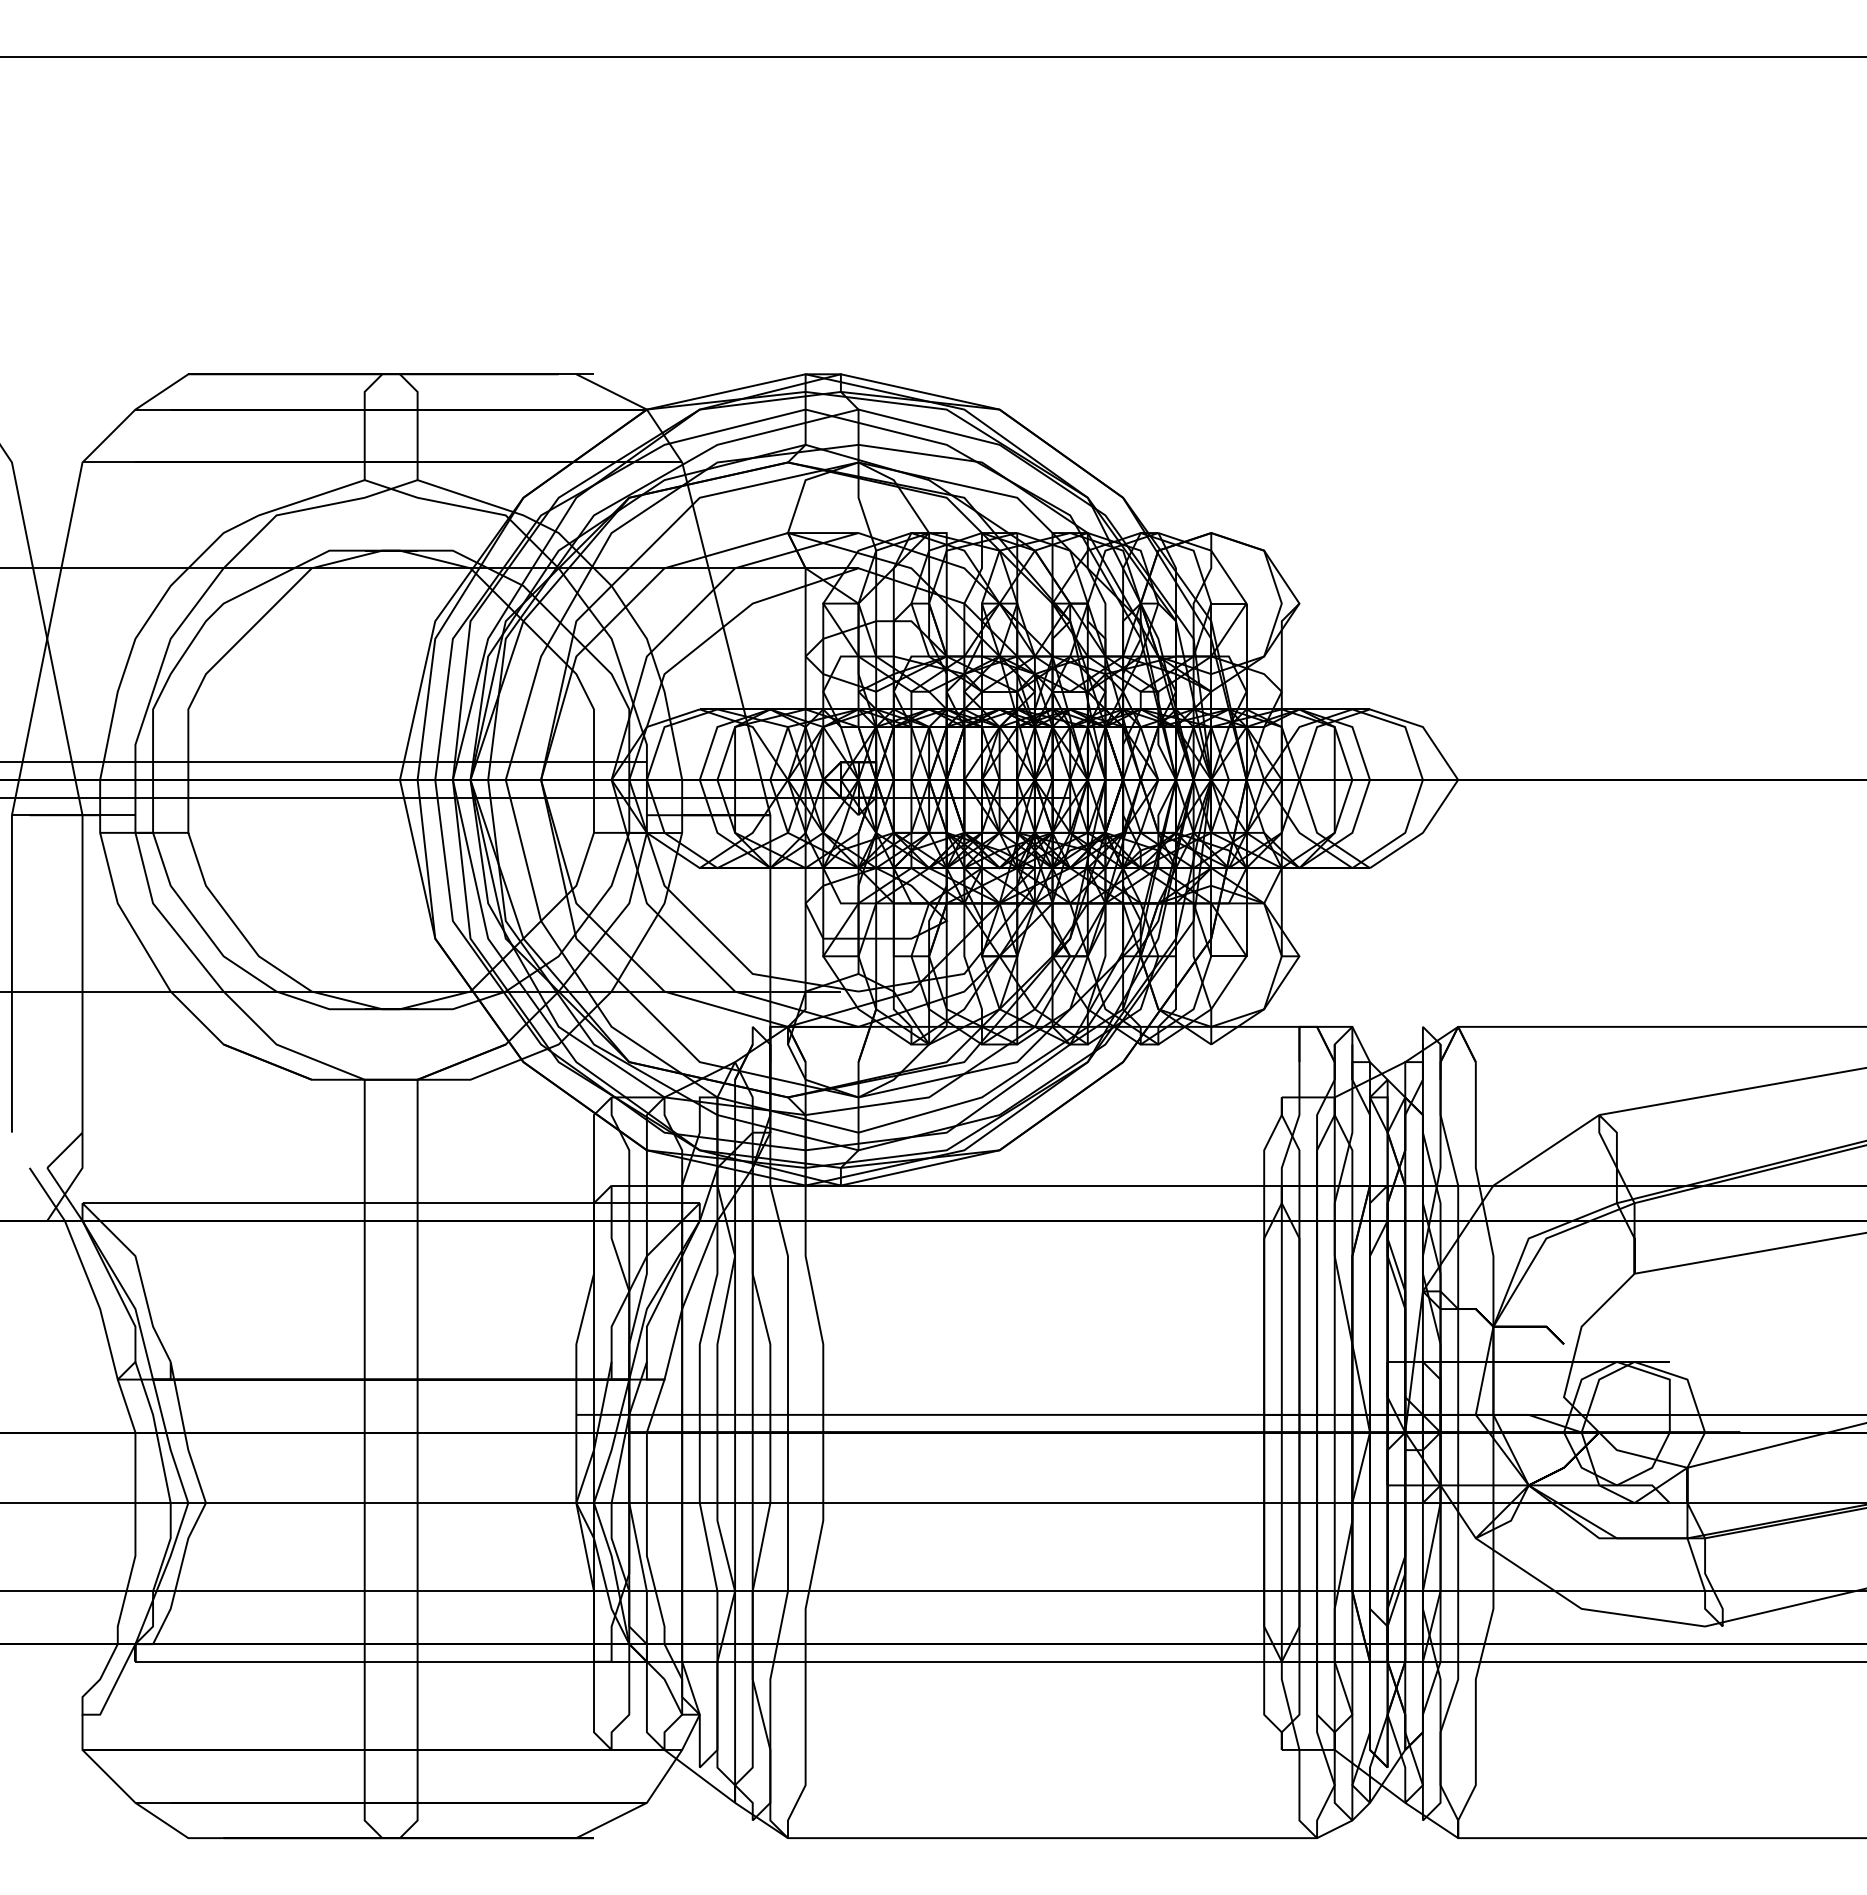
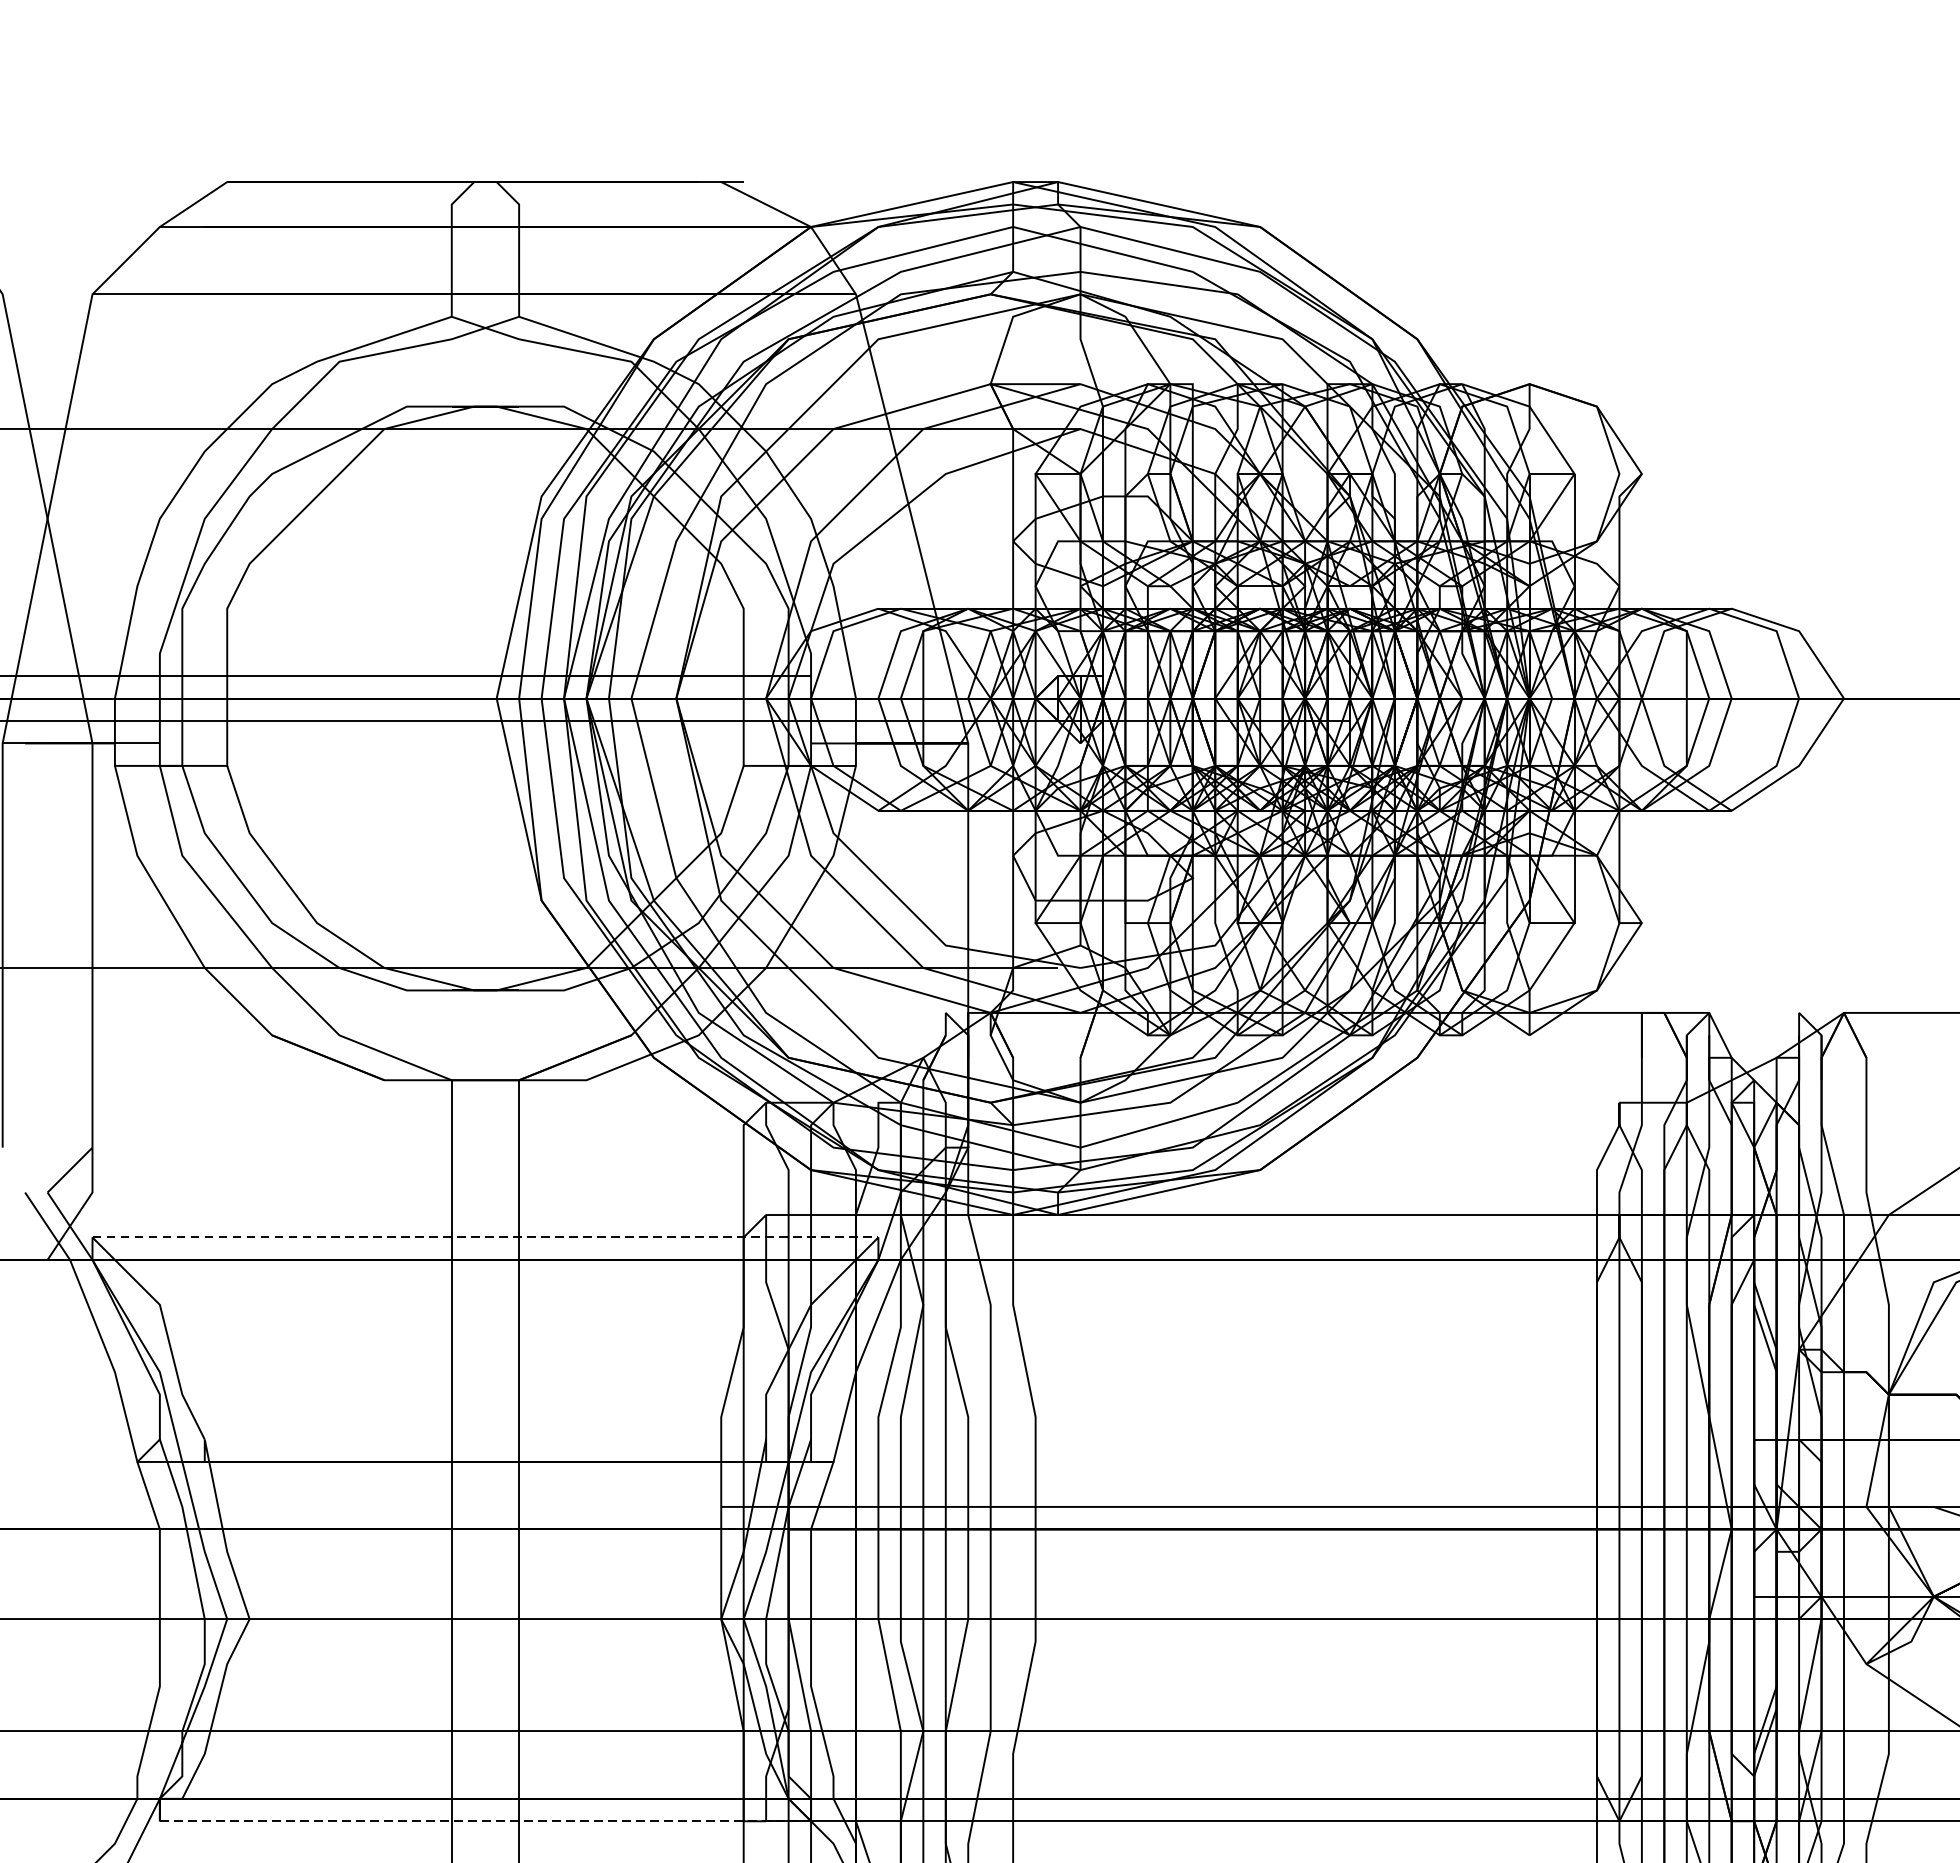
line: (391, 1203) -> (485, 1237), solid -> dashed
line: (391, 1661) -> (485, 1820), solid -> dashed

